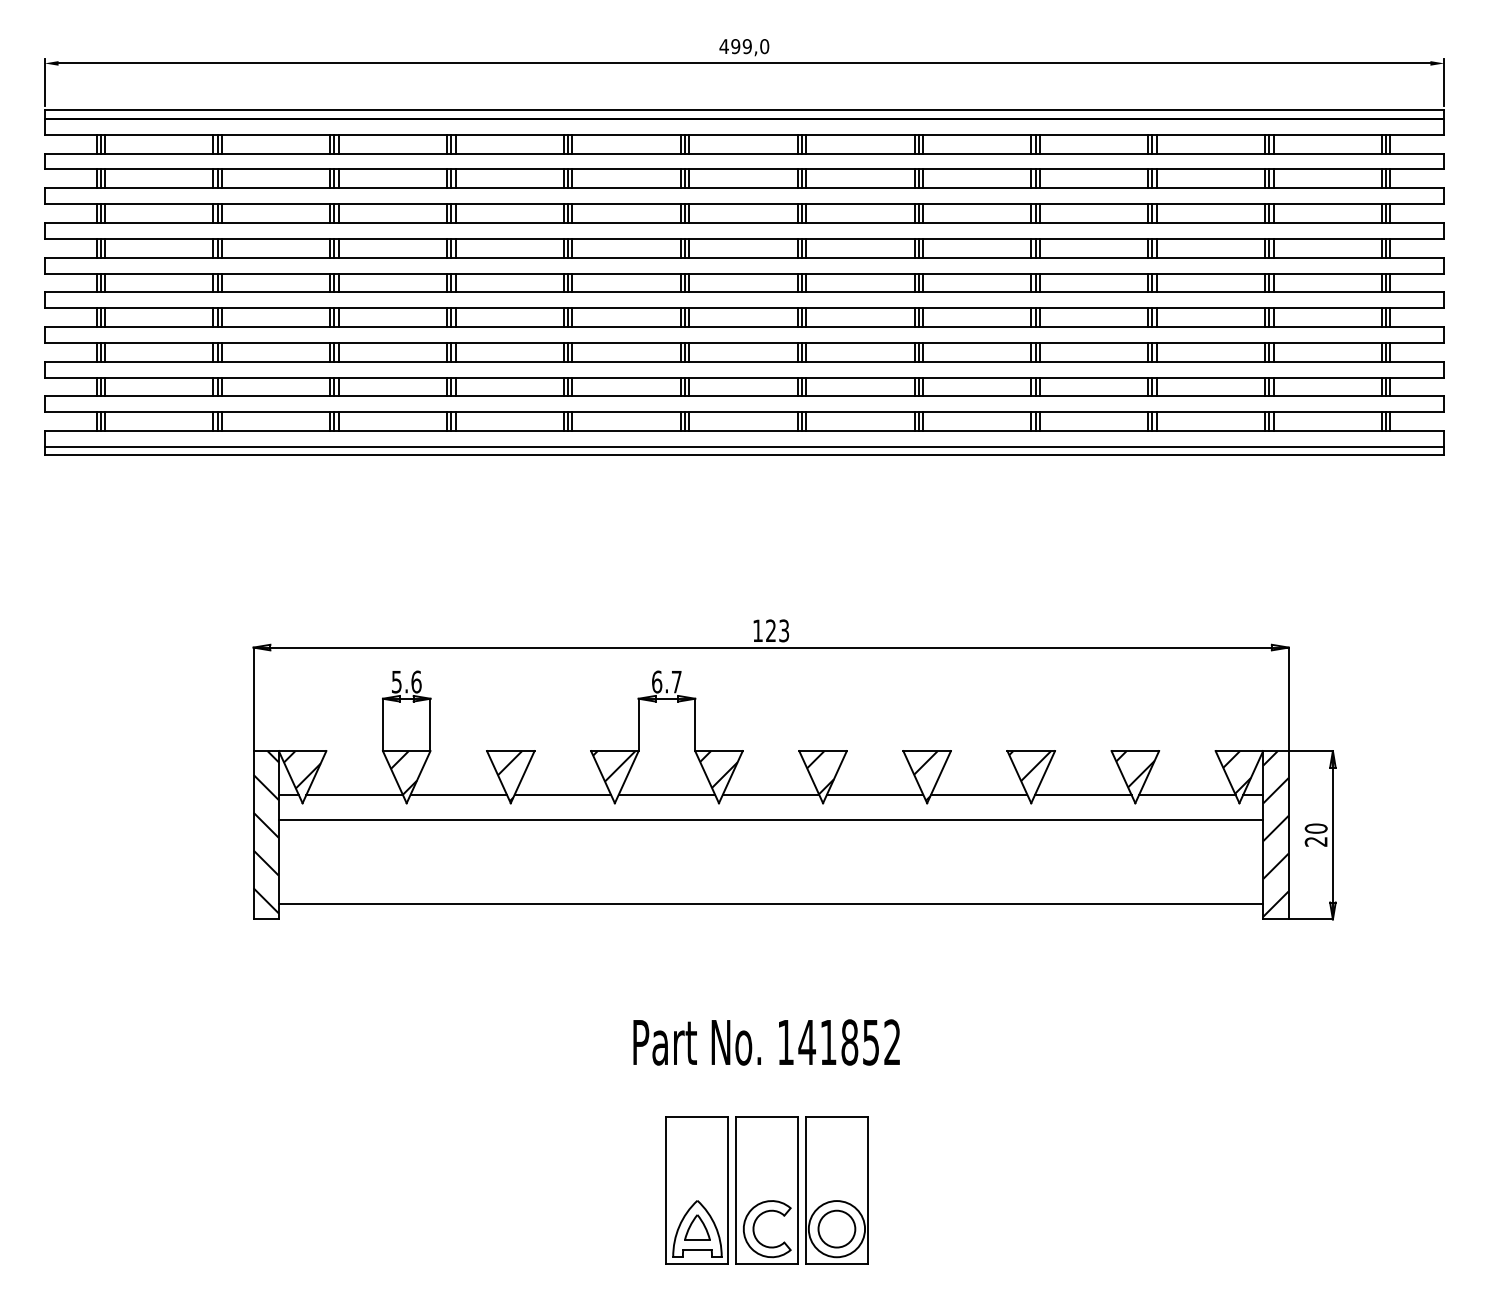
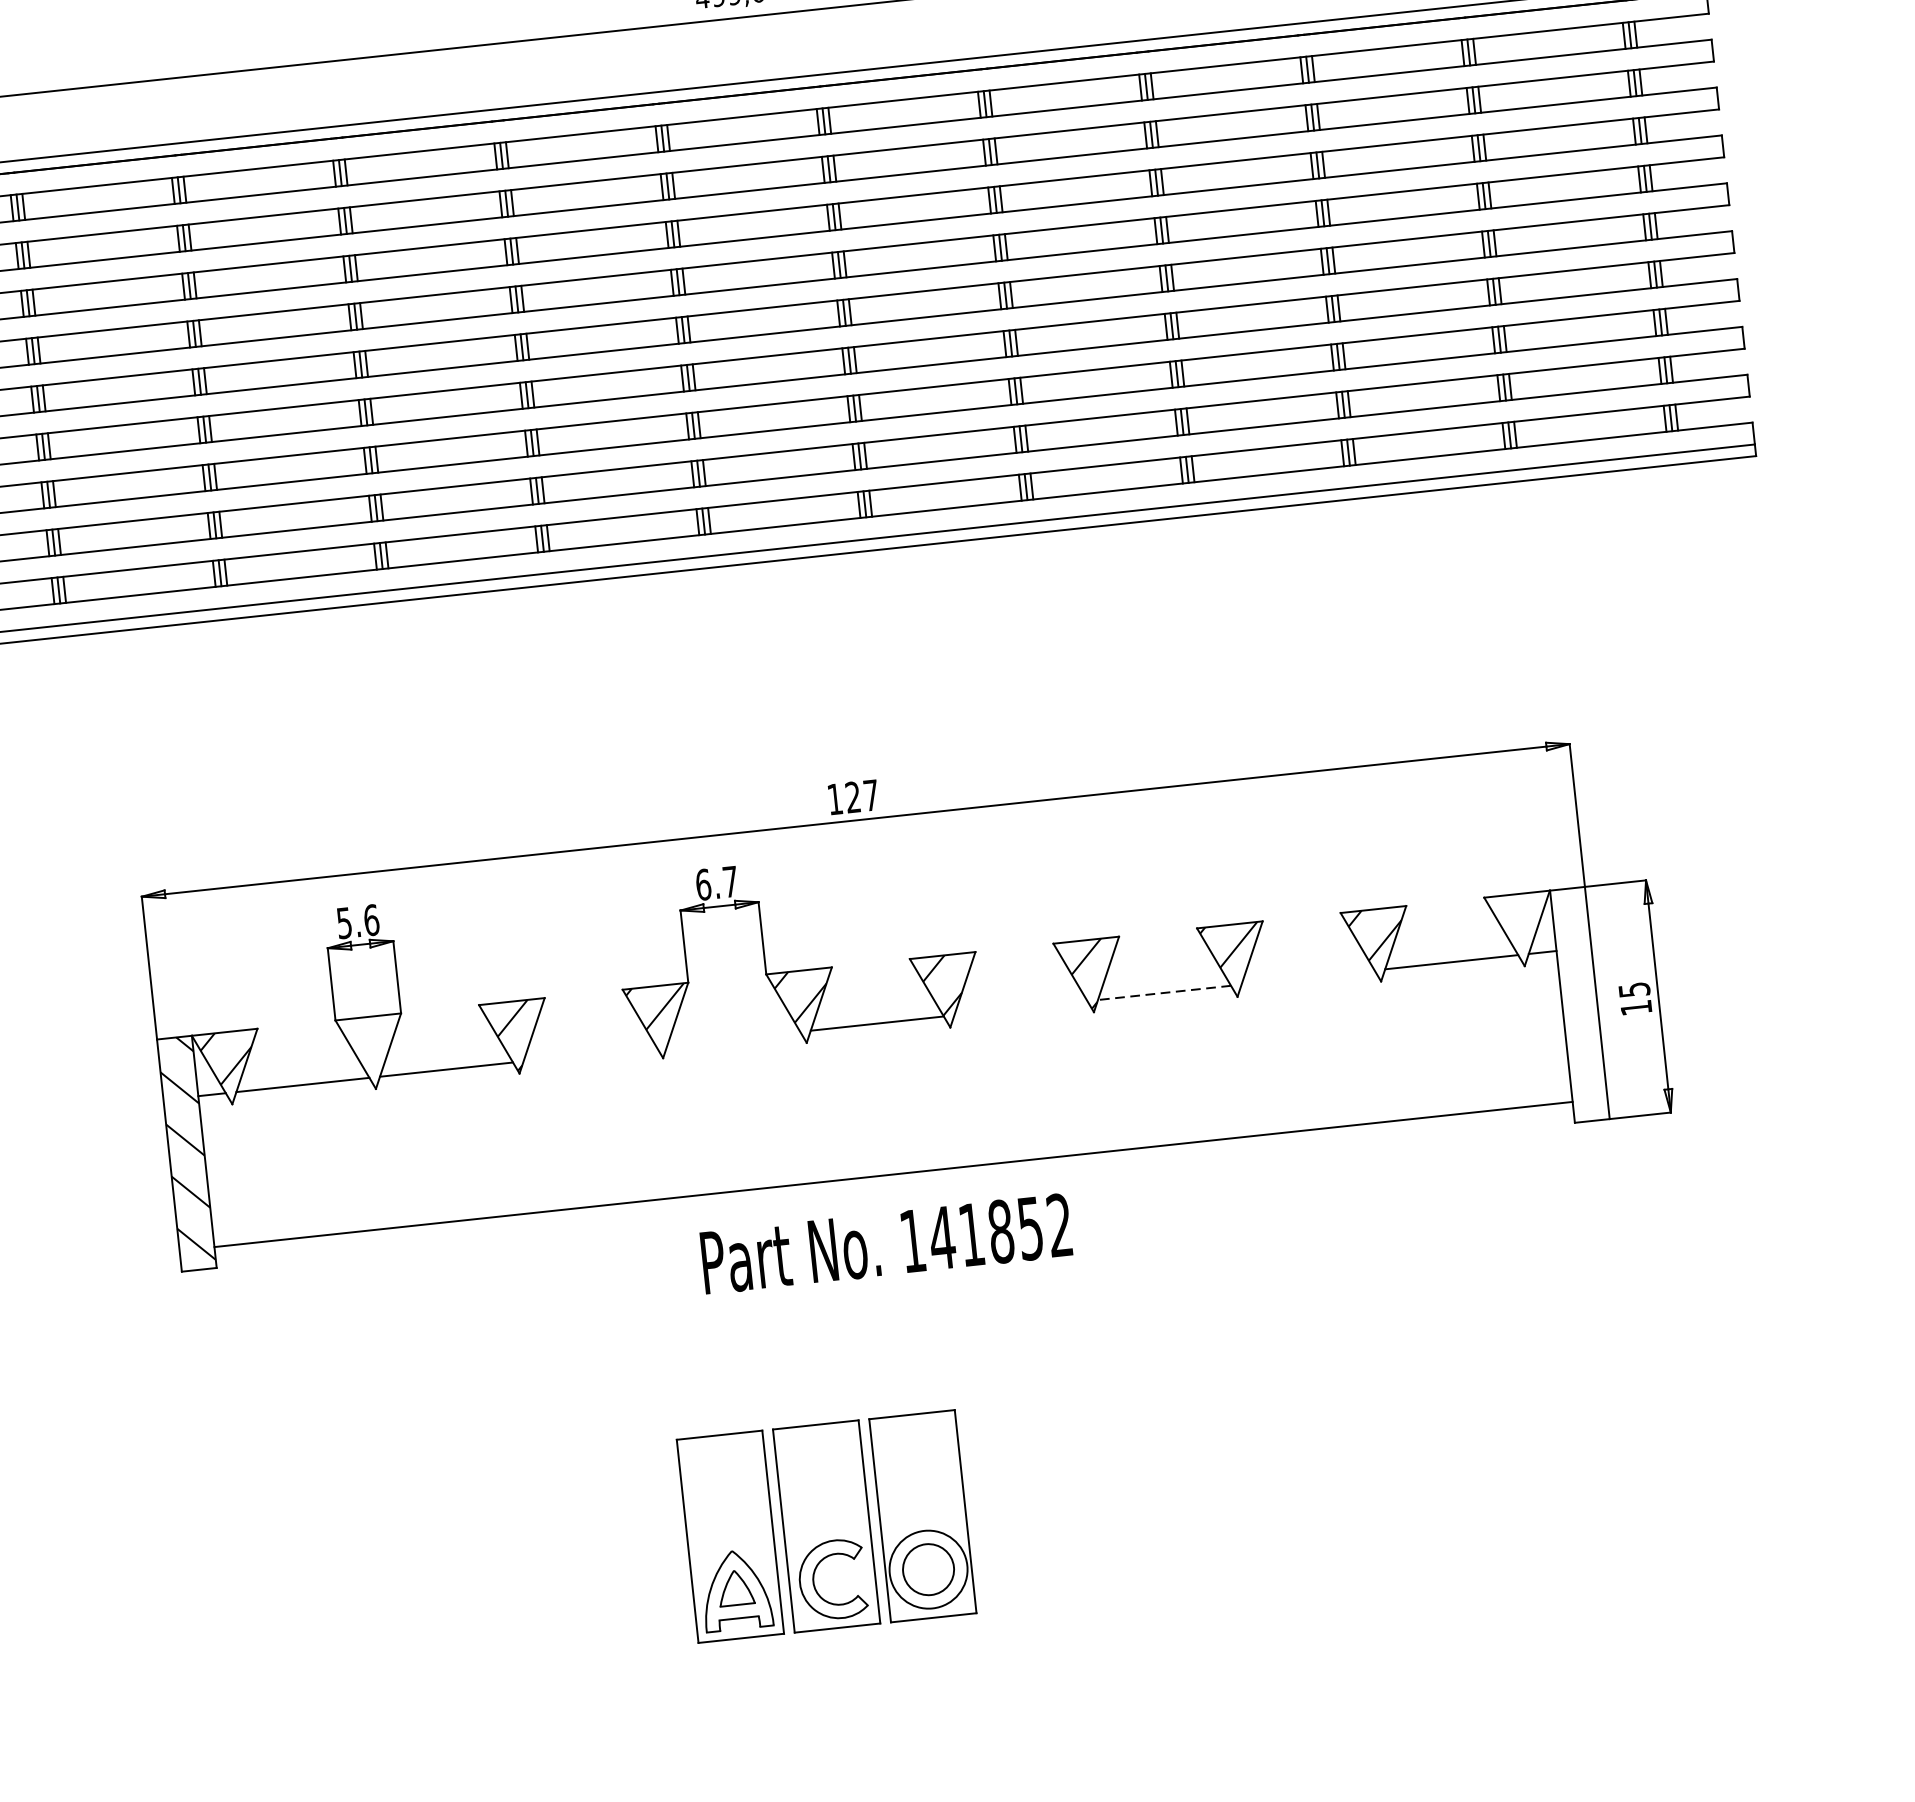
text: (784, 630) -> (871, 794), 123 -> 127
hatch: (403, 772) -> (367, 1046), removed
hatch: (1236, 772) -> (1516, 924), removed
line: (562, 794) -> (589, 1053), removed
line: (666, 794) -> (733, 1038), removed
line: (874, 794) -> (1020, 1007), removed
line: (978, 794) -> (1163, 992), solid -> dashed
line: (1083, 794) -> (1308, 977), removed
line: (770, 820) -> (880, 1059), removed
hatch: (1275, 833) -> (1578, 1002), removed
text: (1315, 834) -> (1634, 998), 20 -> 15
text: (766, 1042) -> (886, 1244), moved
part: (766, 1190) -> (825, 1526), moved

